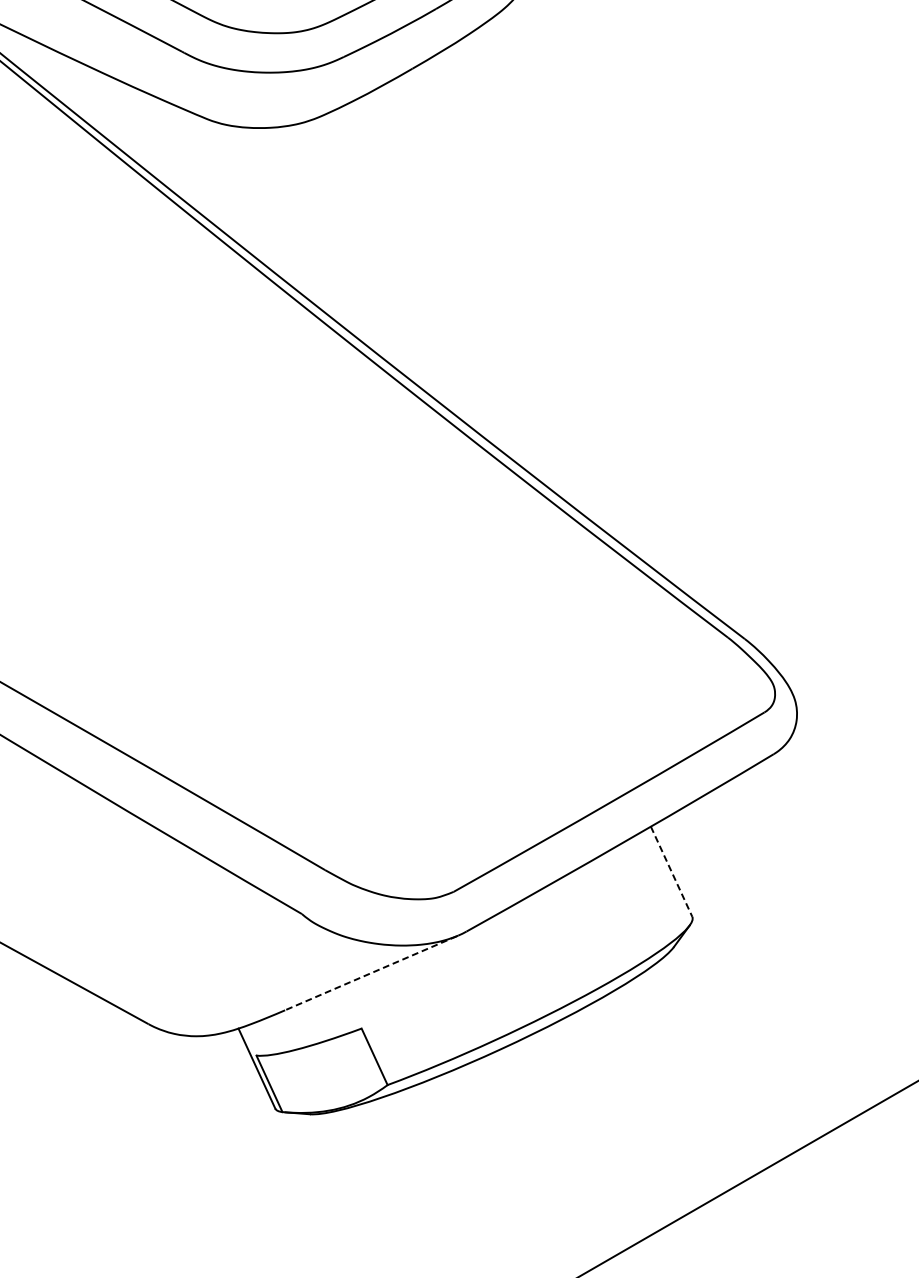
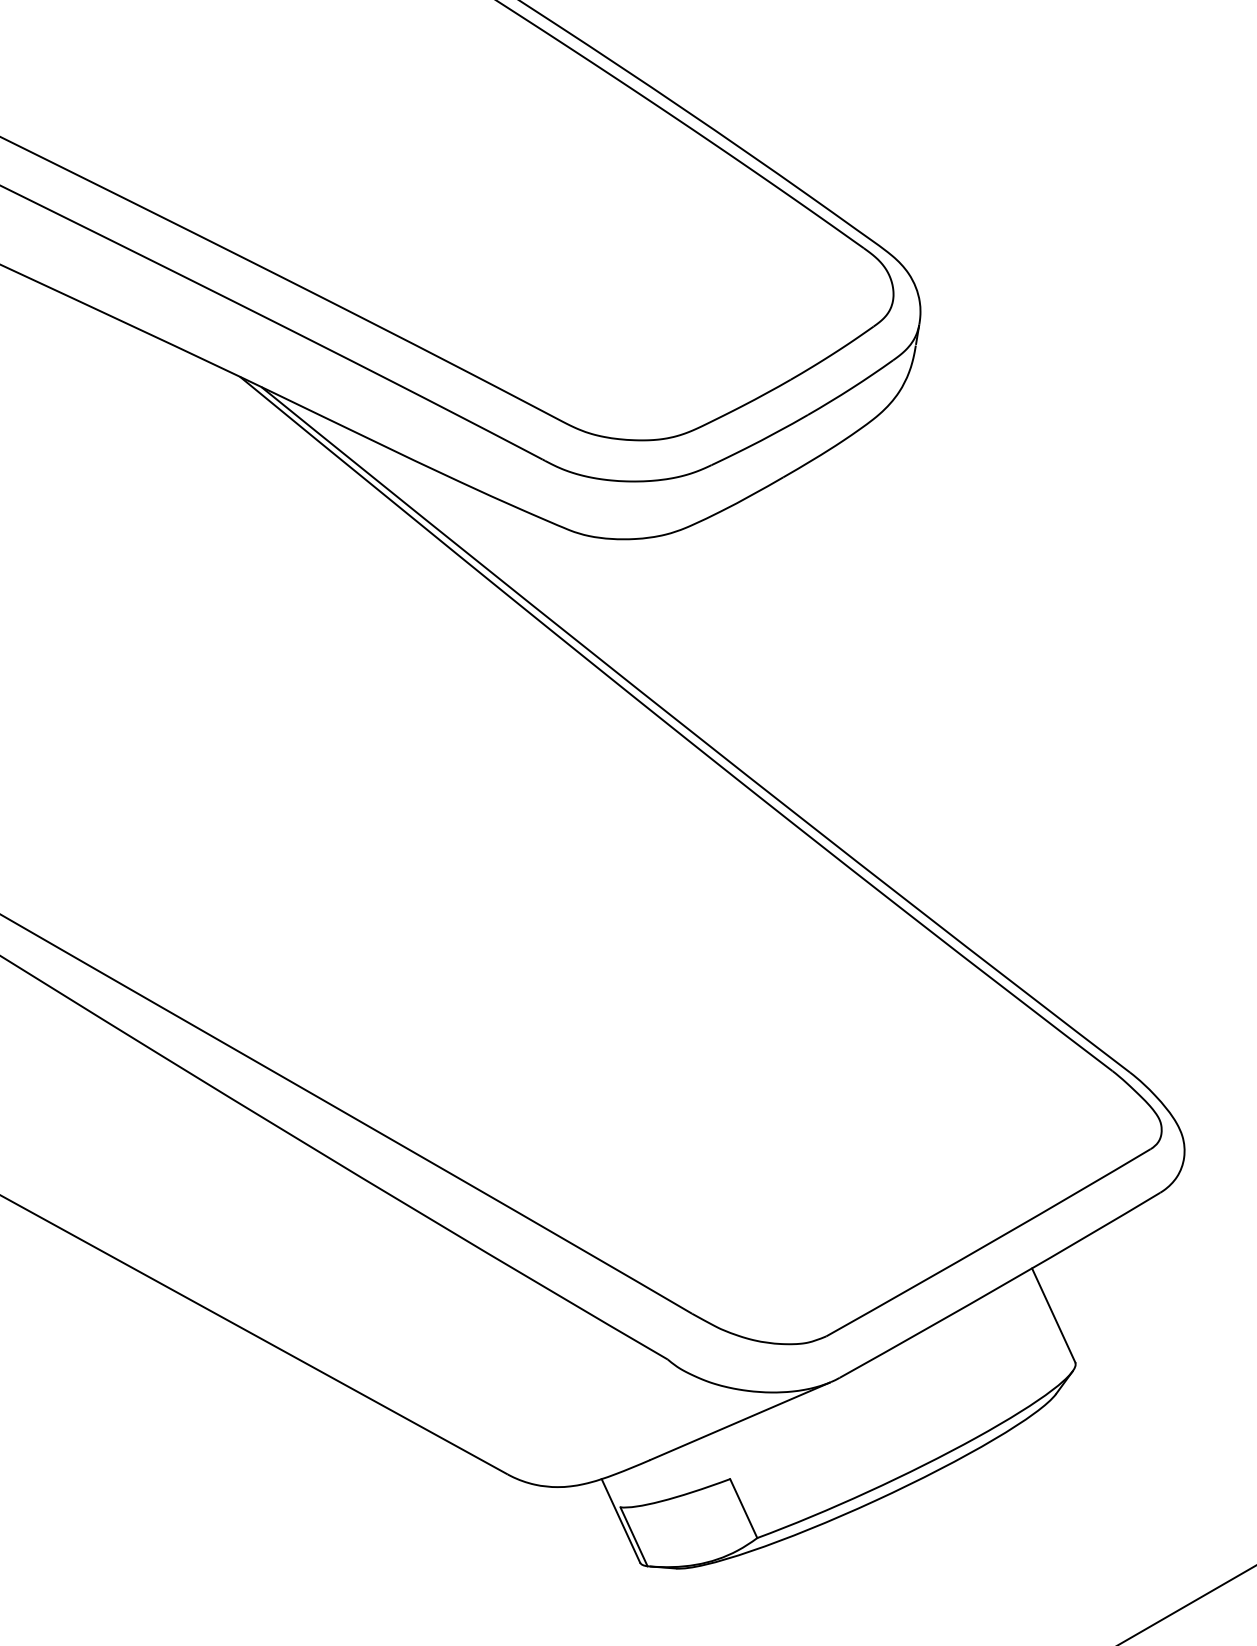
line: (671, 871) -> (1053, 1315), dashed -> solid
line: (371, 973) -> (740, 1421), dashed -> solid

